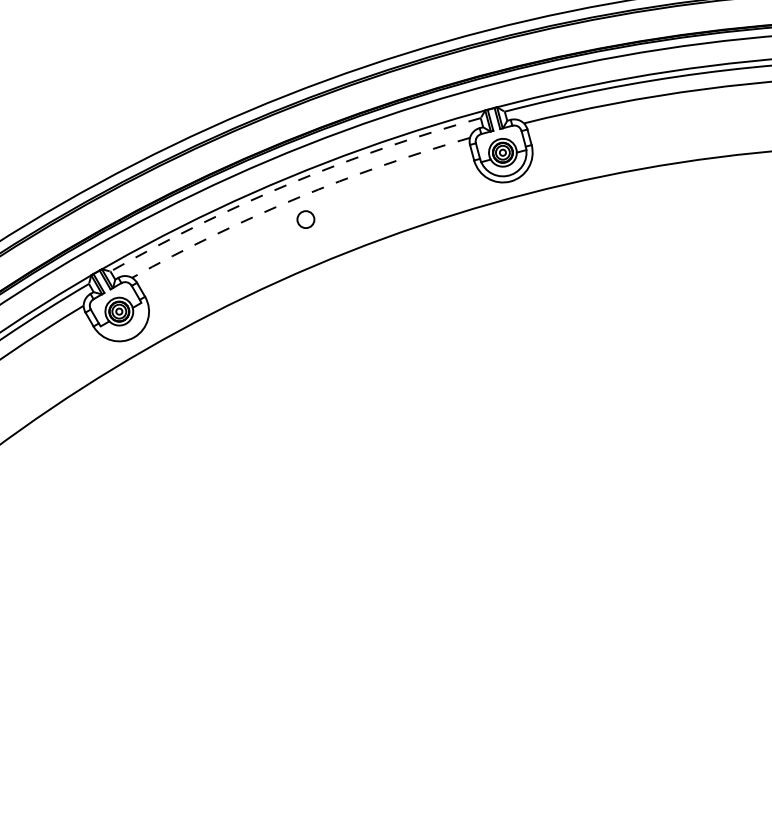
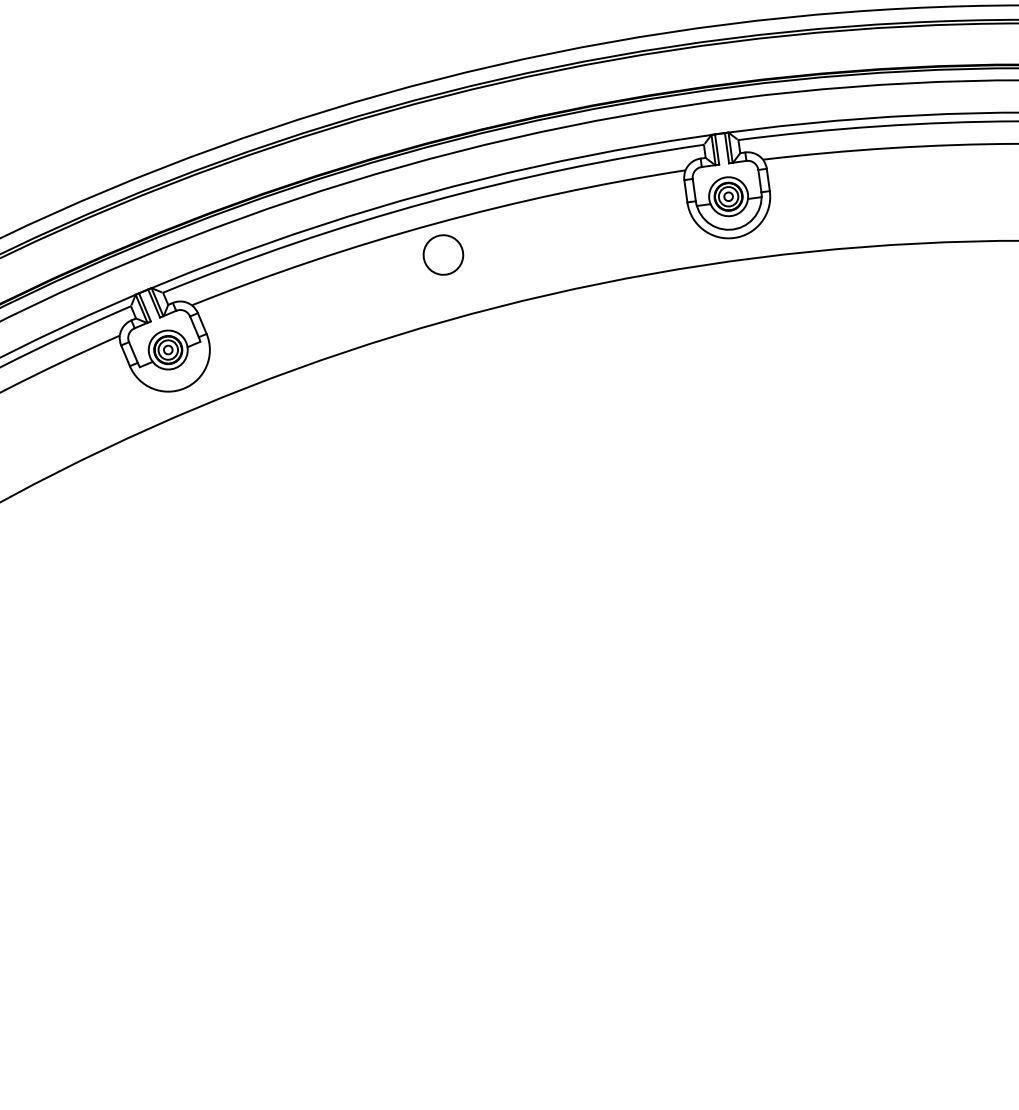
arc: (290, 183) -> (428, 202), dashed -> solid
arc: (297, 198) -> (435, 224), dashed -> solid
circle: (305, 219) -> (442, 254), size x1.67

